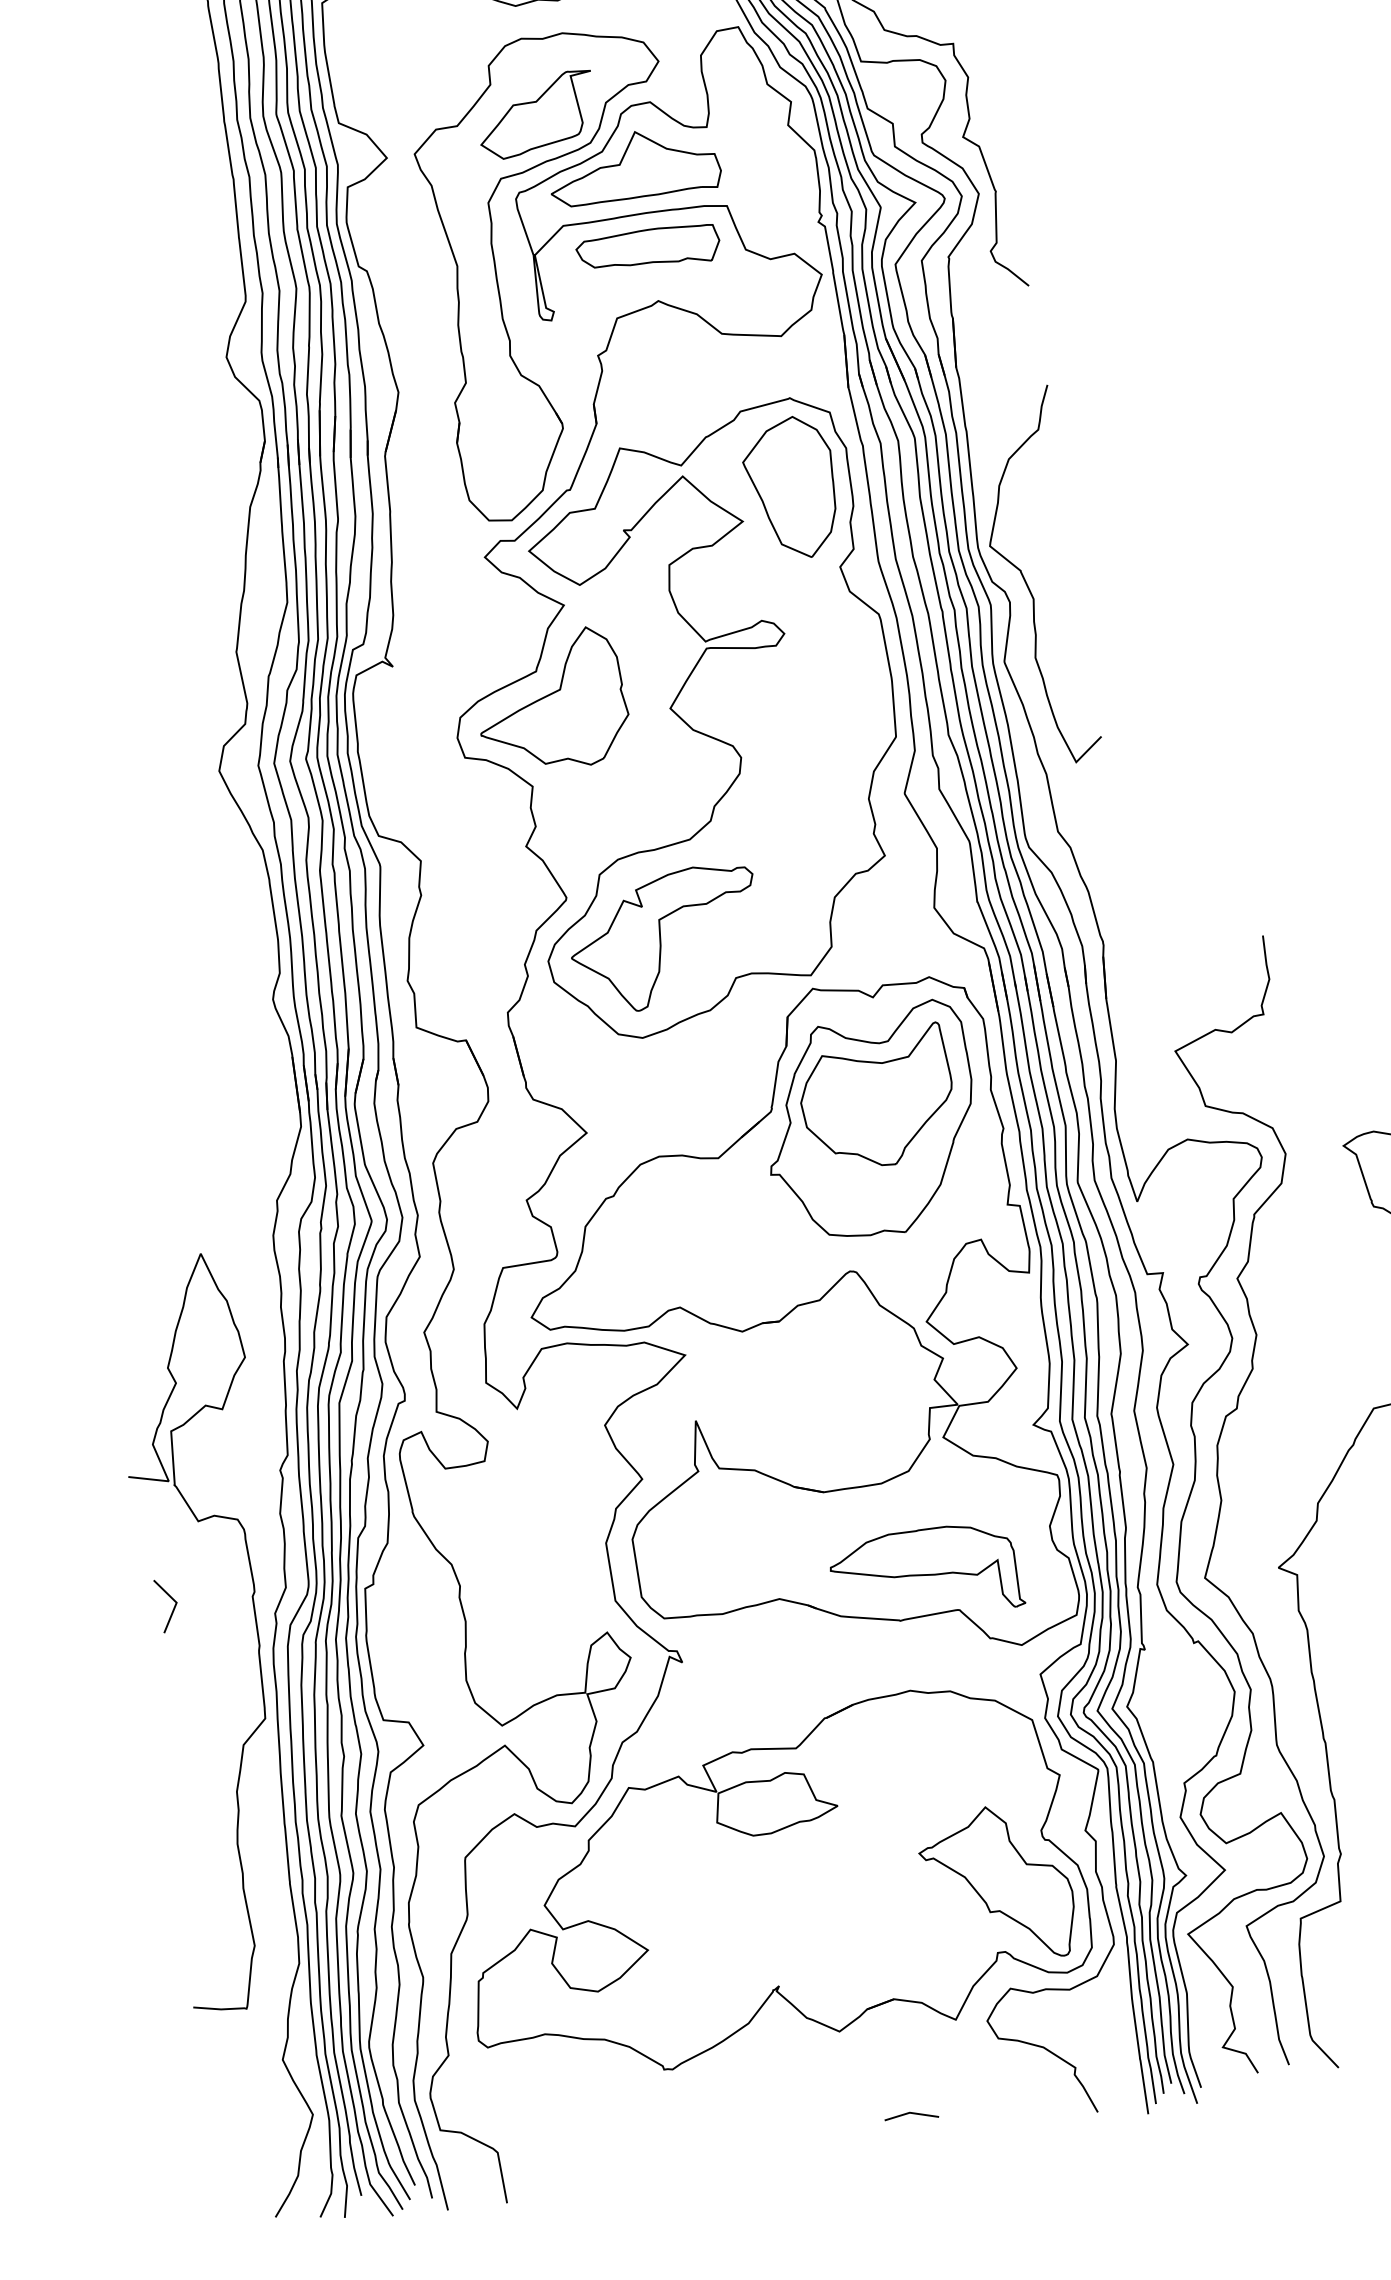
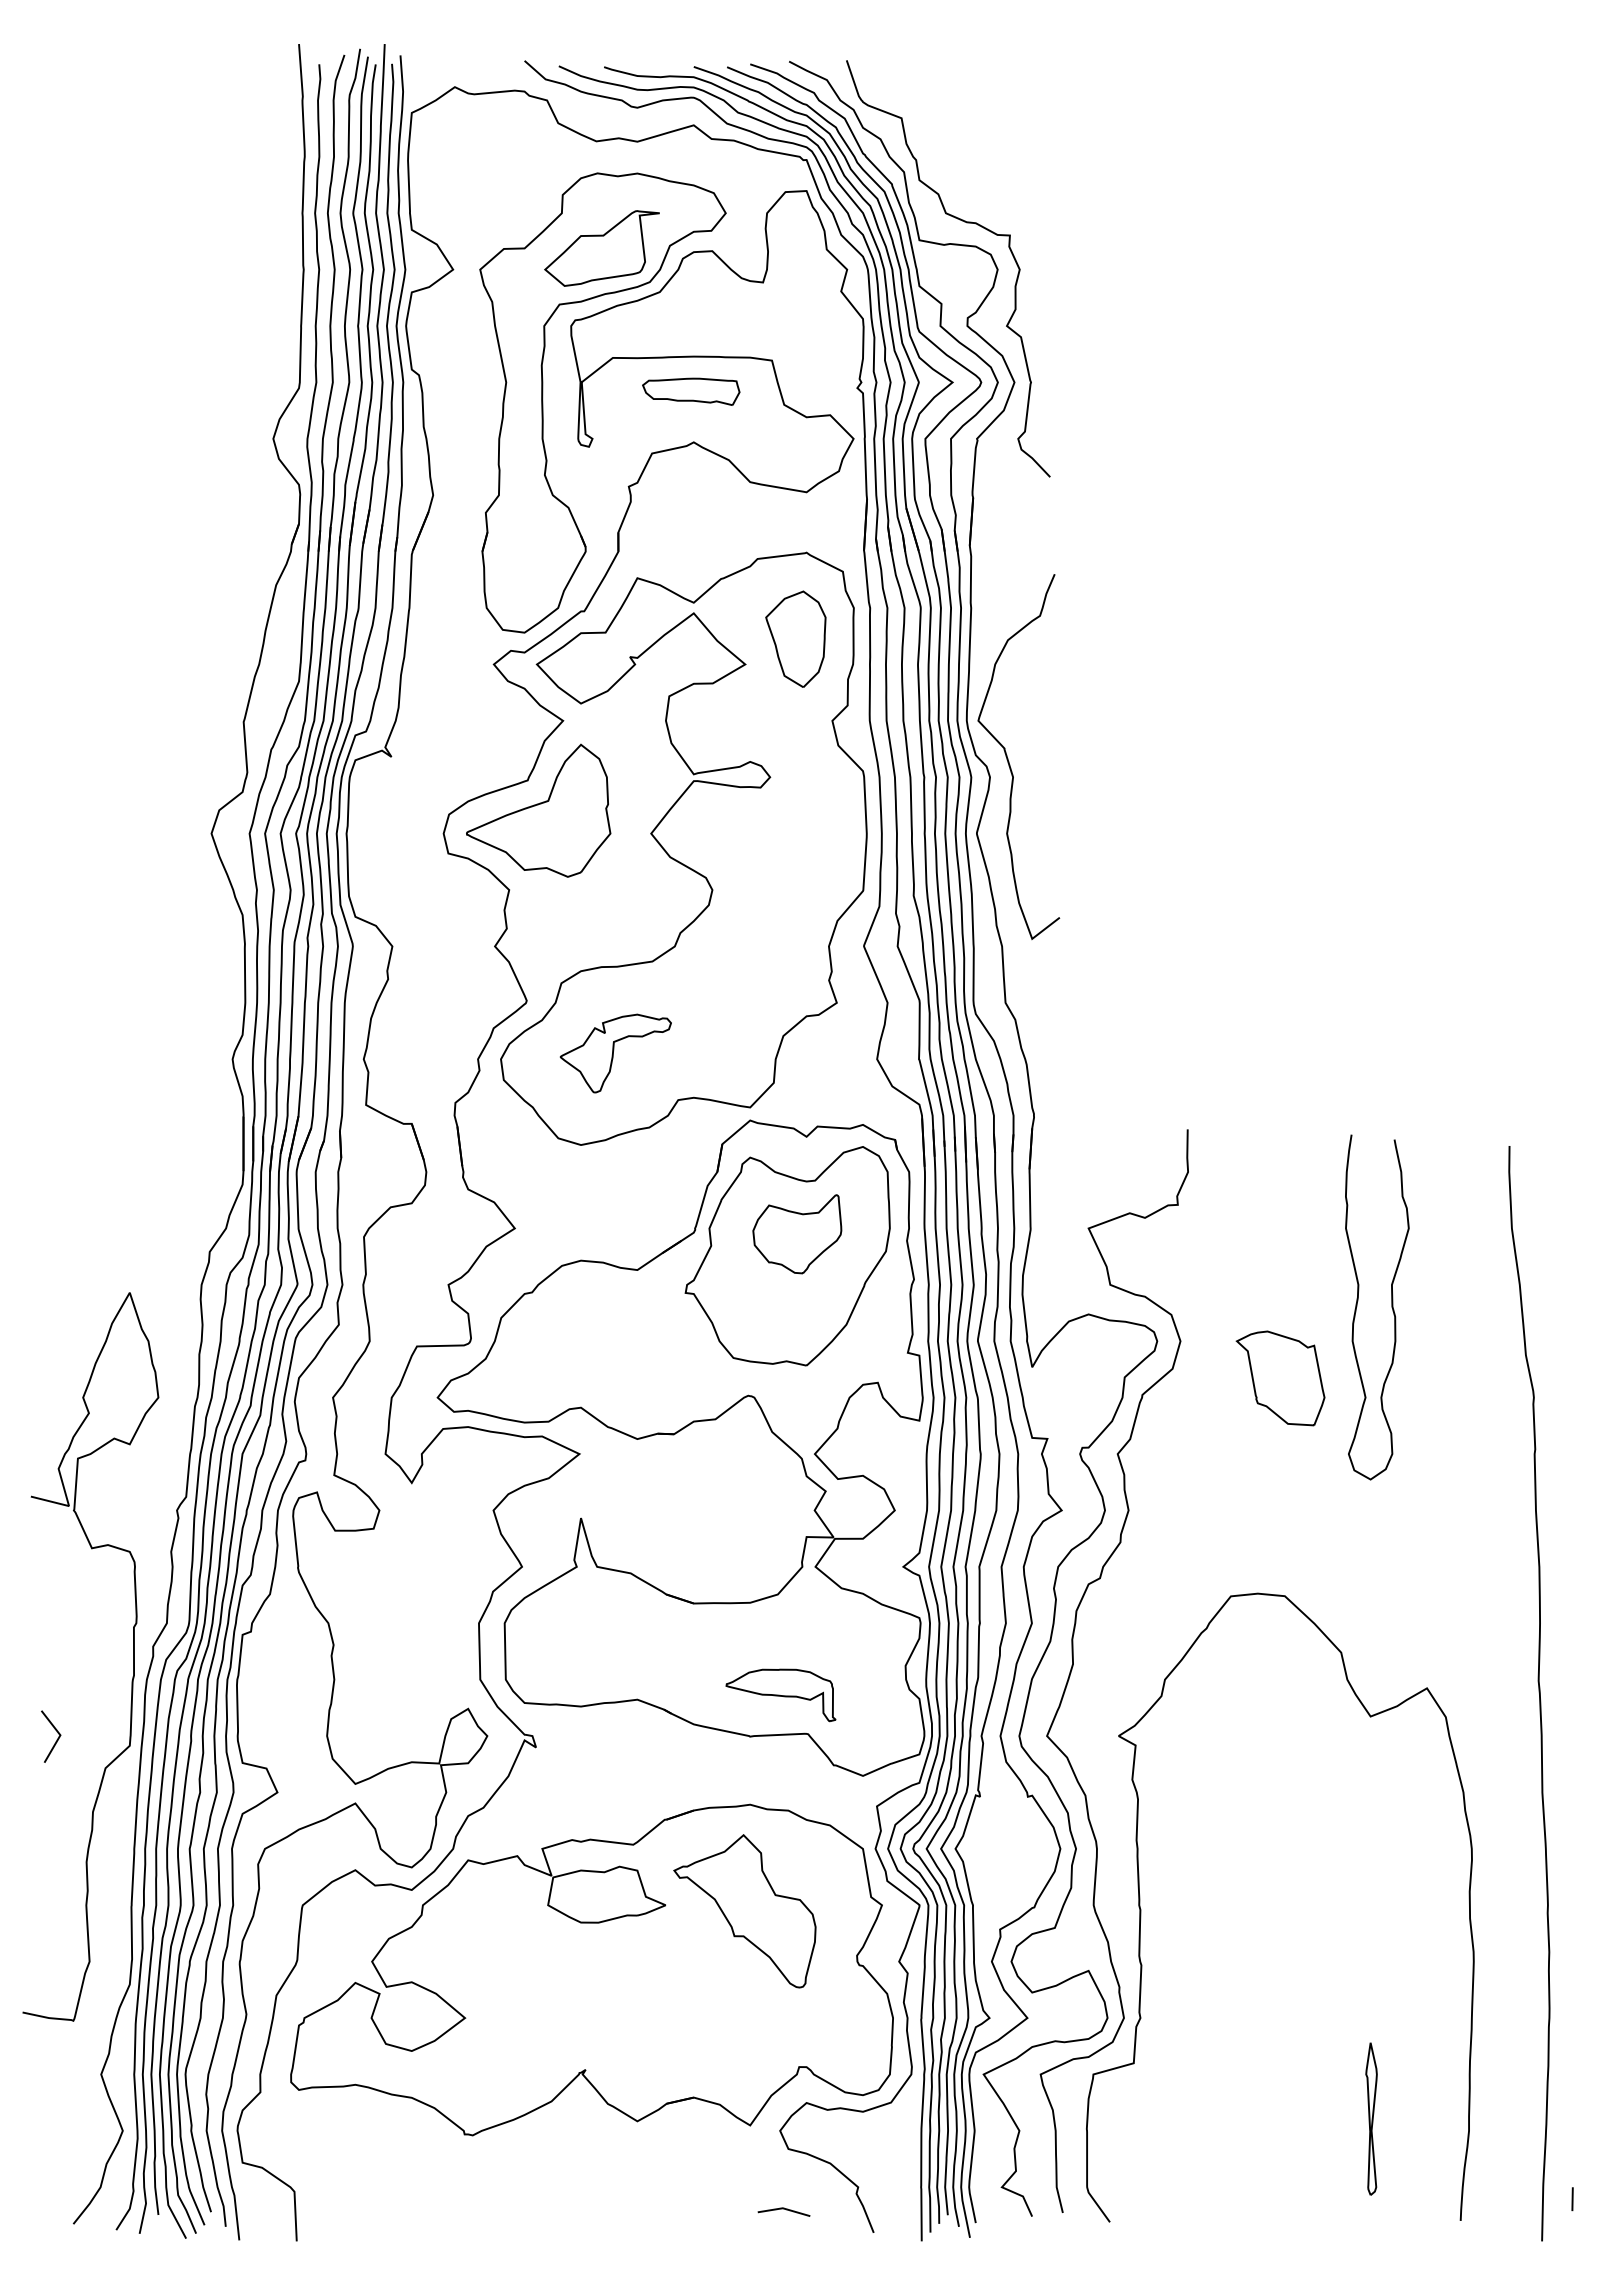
part: (634, 165) -> (688, 309), removed
part: (648, 249) -> (691, 391), size x0.7
part: (790, 488) -> (795, 639), size x0.7
part: (665, 939) -> (615, 1053), size x0.6
part: (877, 1098) -> (797, 1234), size x0.6
part: (925, 1574) -> (780, 1695), size x0.6
line: (173, 1607) -> (56, 1739), moved
part: (997, 1885) -> (744, 1911), moved
line: (910, 2113) -> (783, 2209), moved

